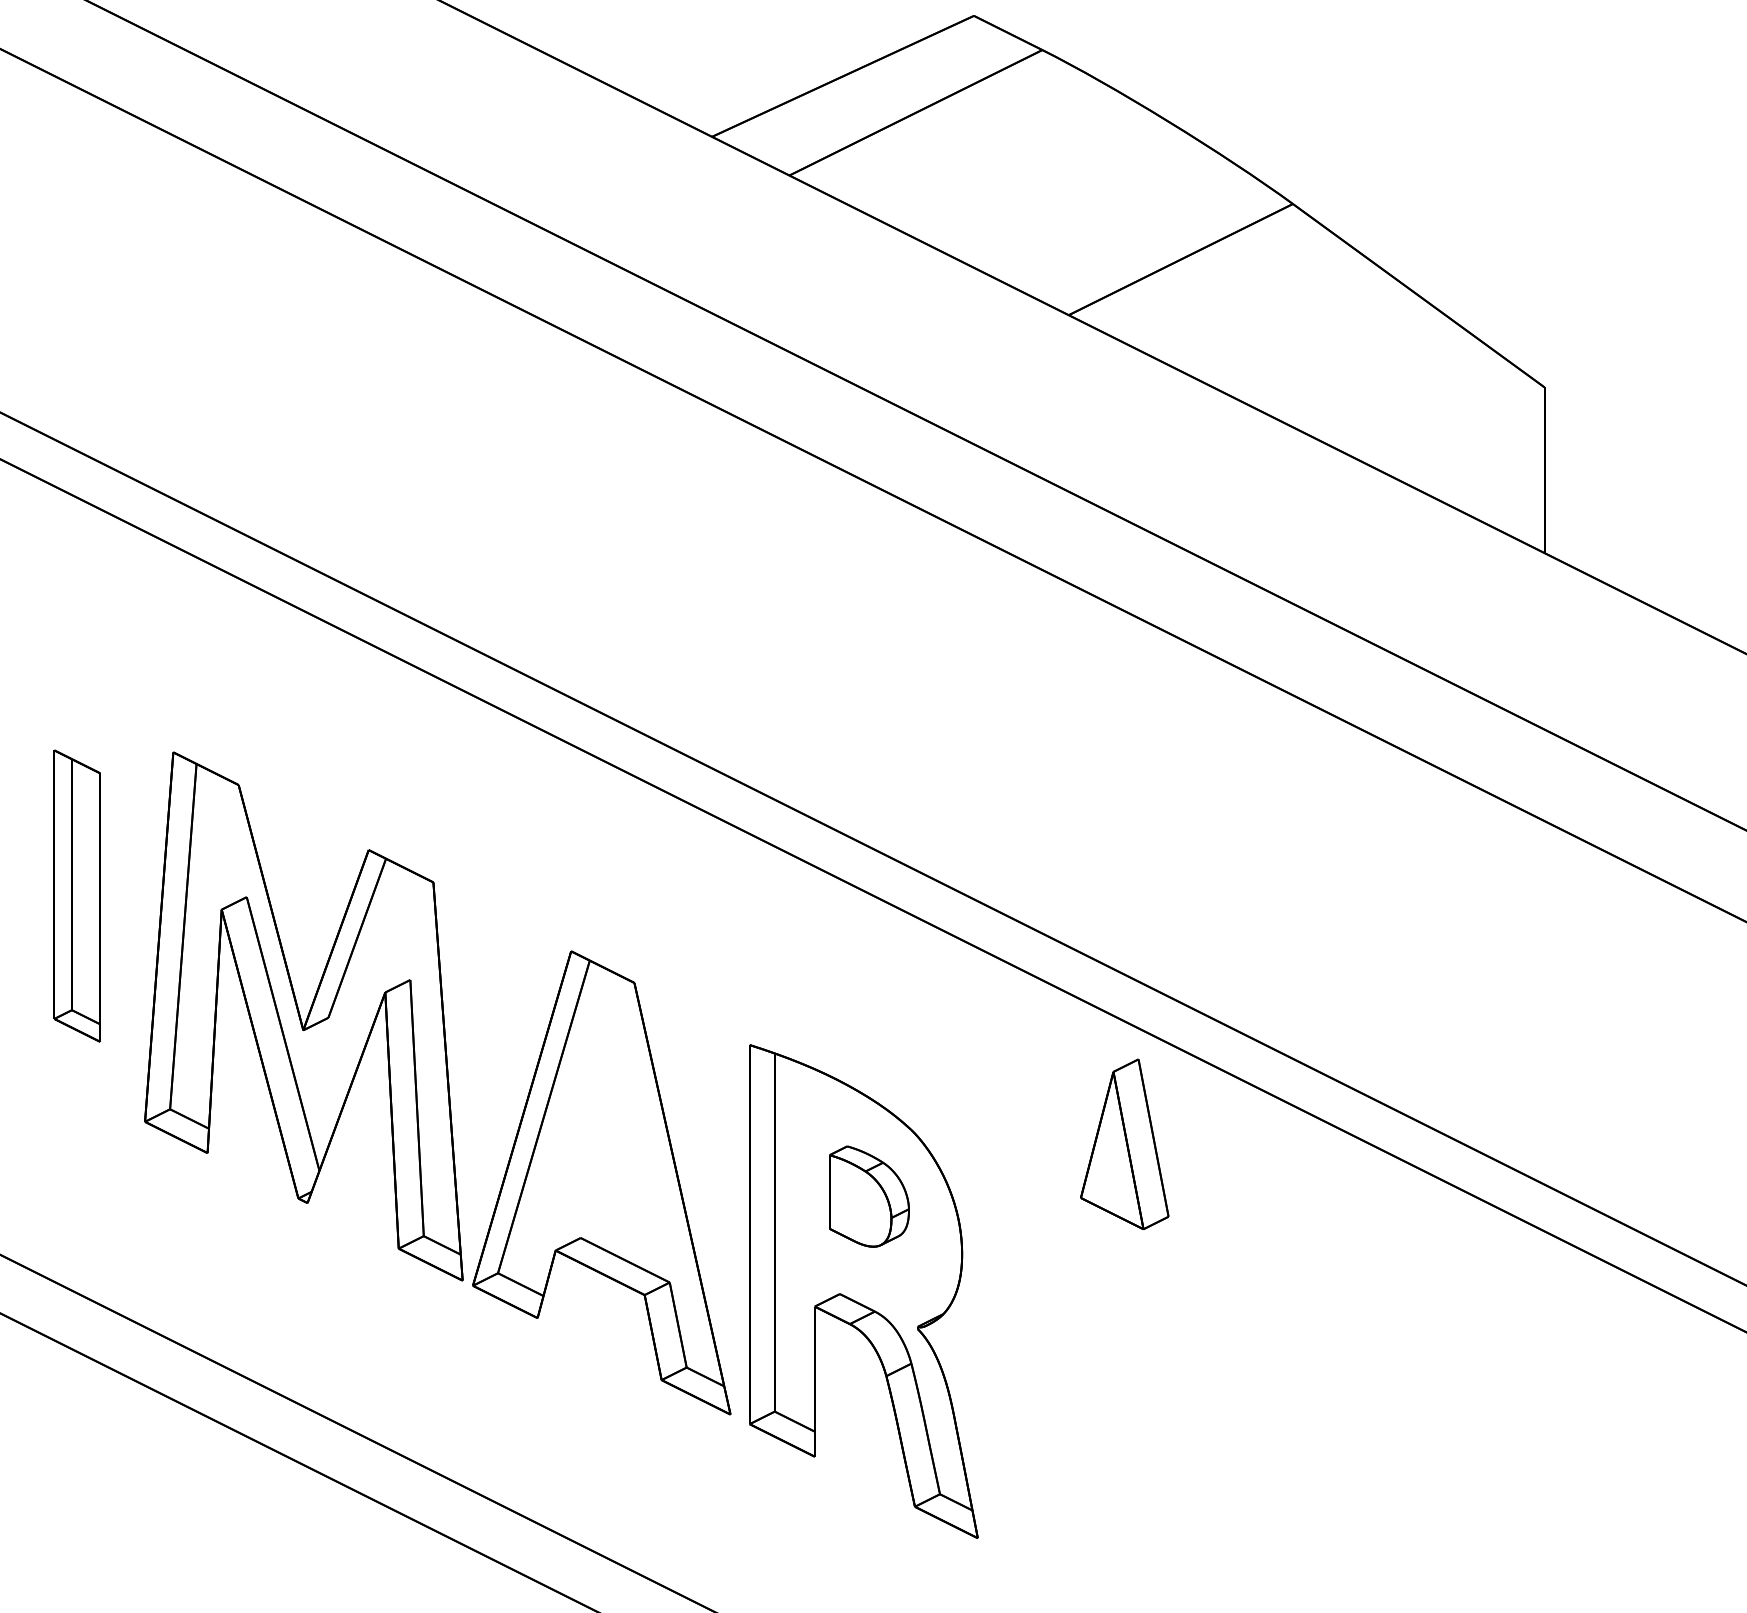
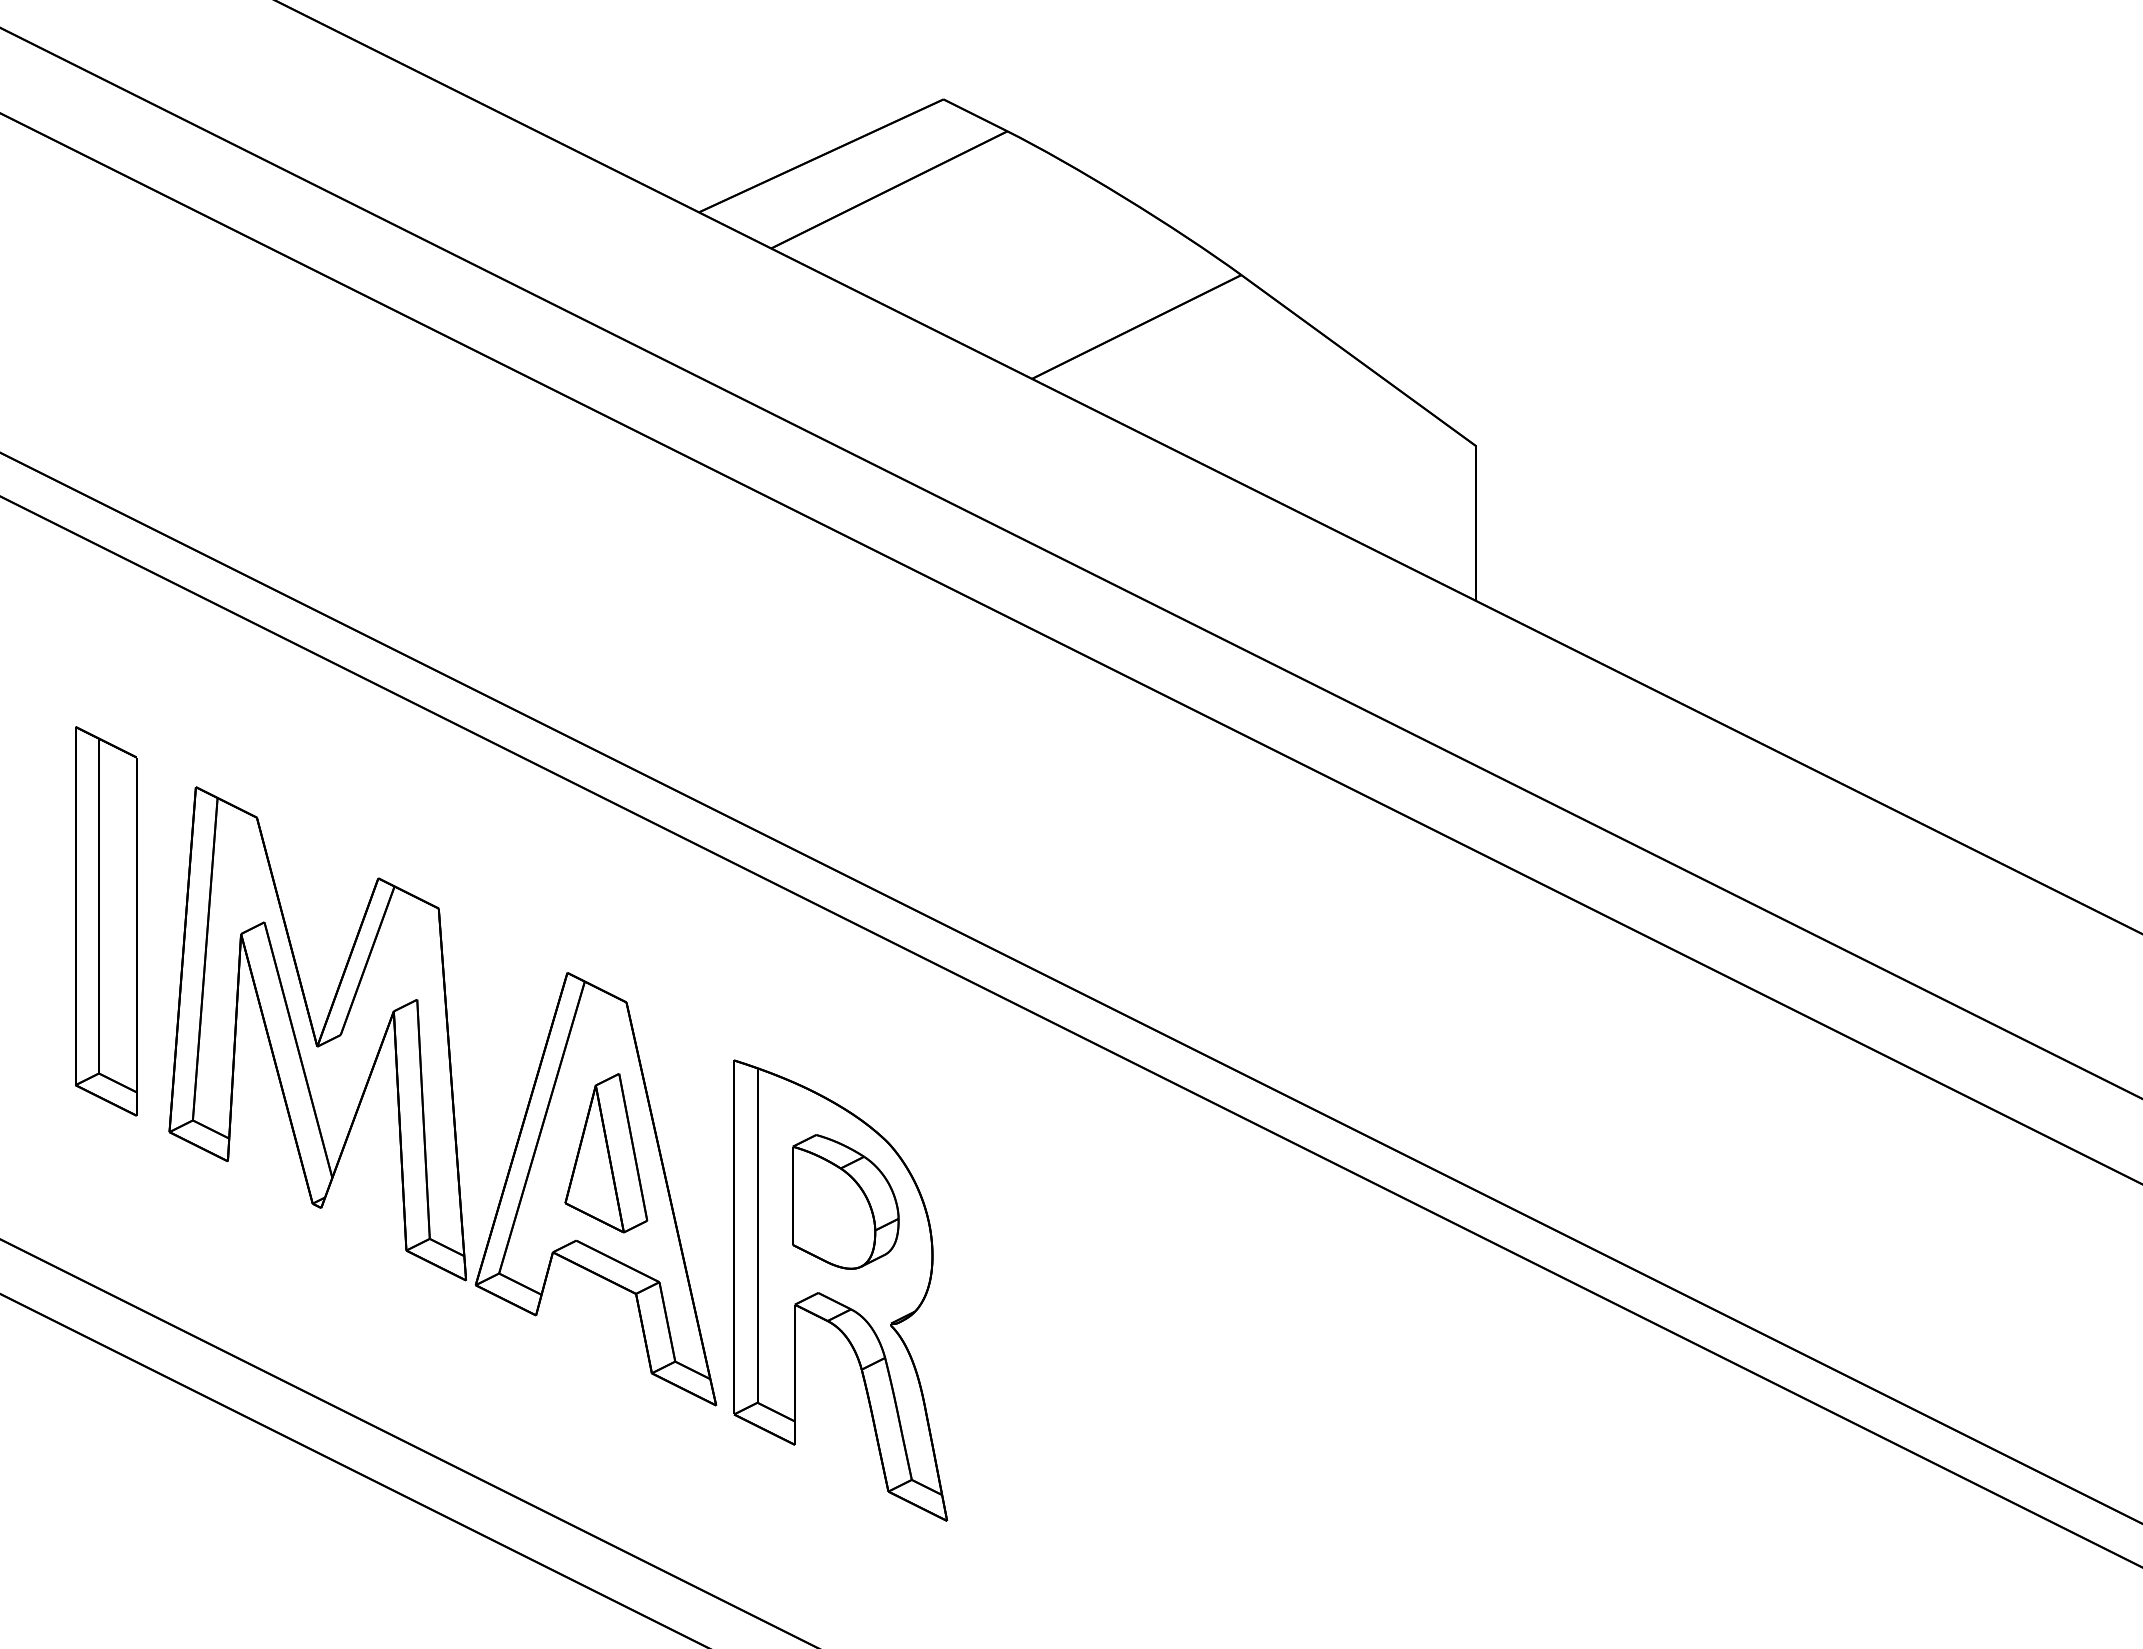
part: (77, 896) -> (106, 921), size x1.43
part: (1124, 1144) -> (606, 1153), moved
part: (868, 1196) -> (845, 1201), size x1.43

